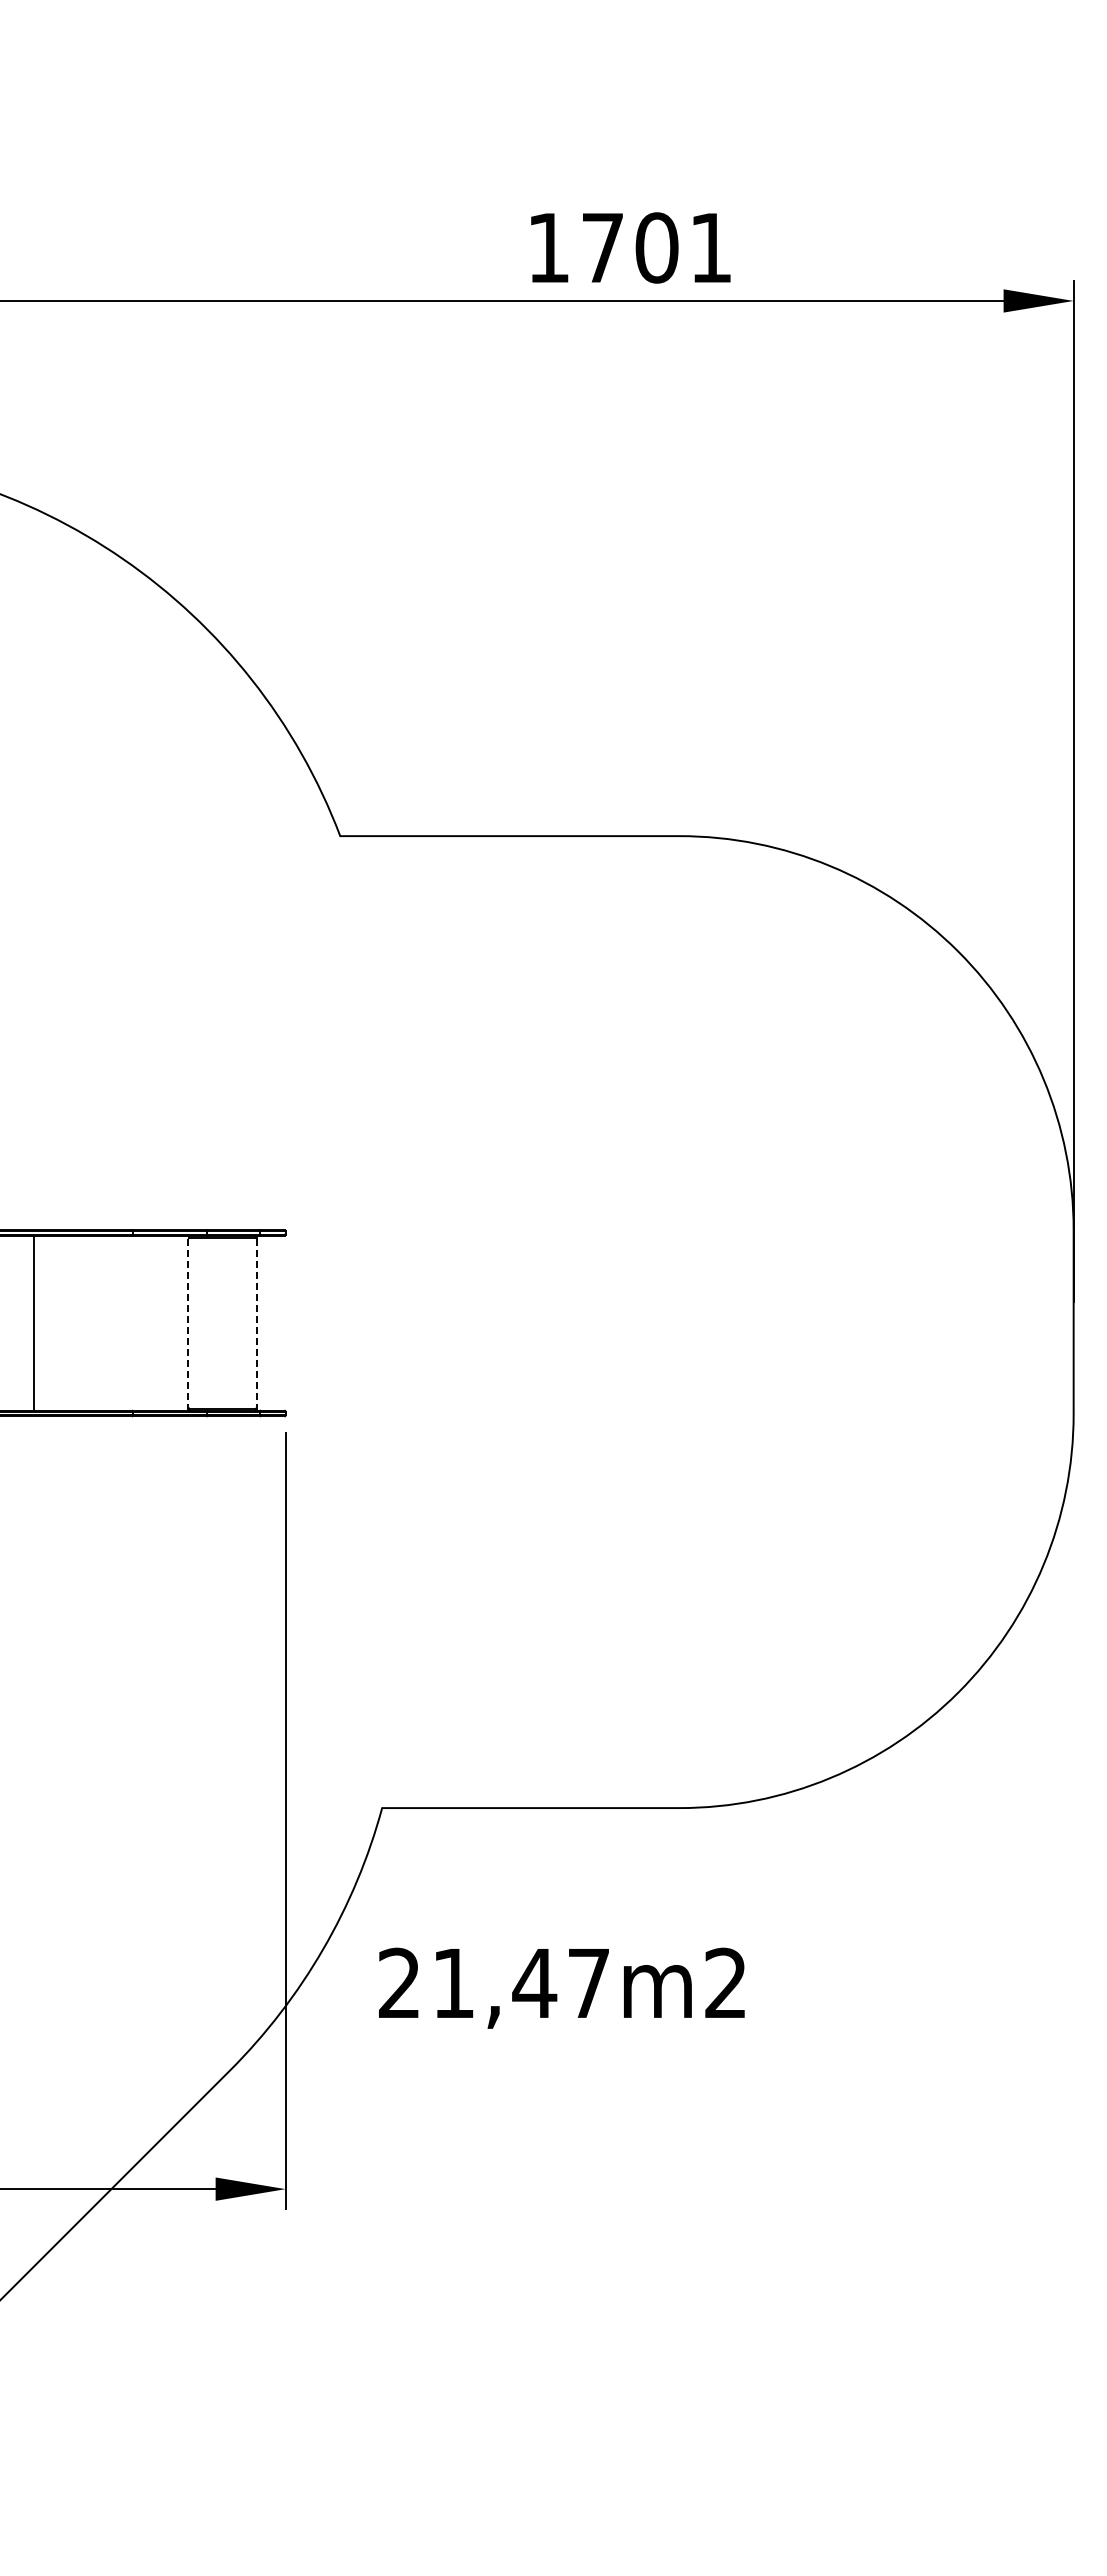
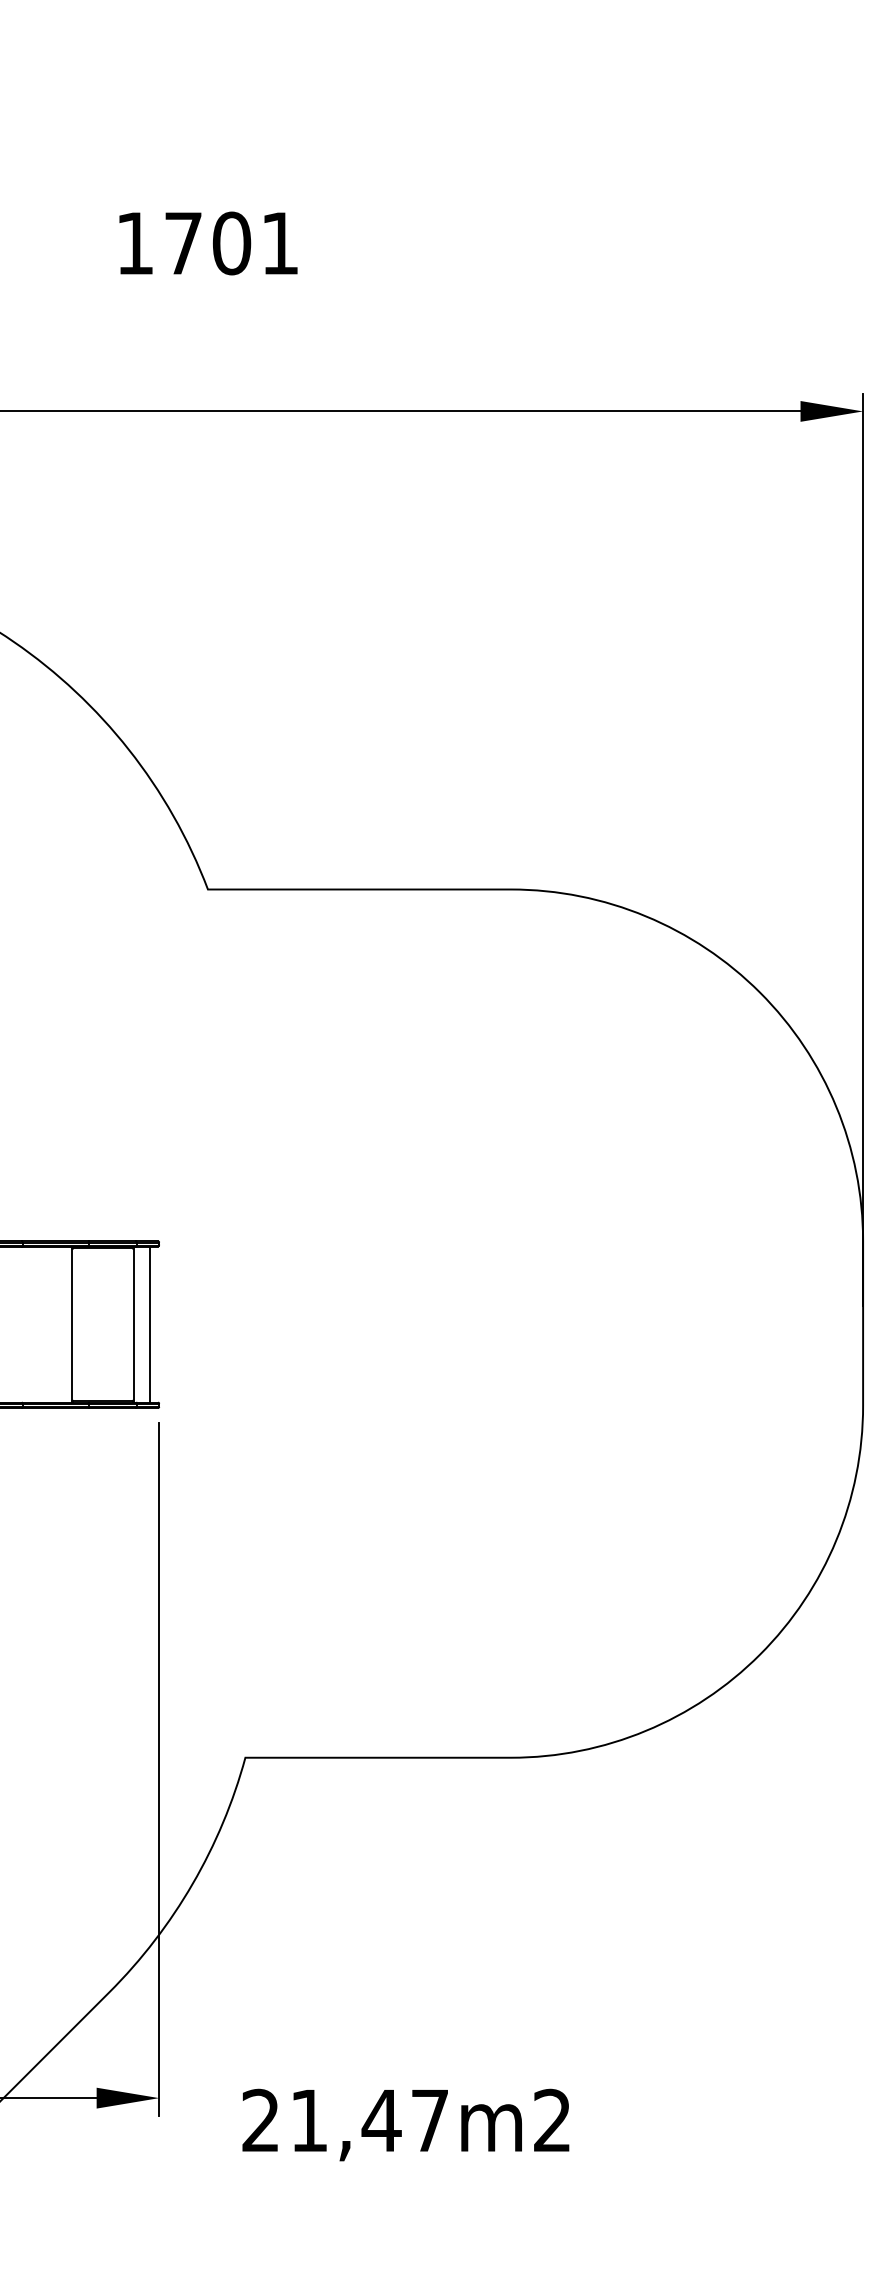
text: (630, 247) -> (208, 243), moved
line: (188, 1322) -> (72, 1323), dashed -> solid
line: (256, 1322) -> (133, 1323), dashed -> solid
line: (275, 1323) -> (150, 1324), added
text: (561, 1987) -> (405, 2124), moved

